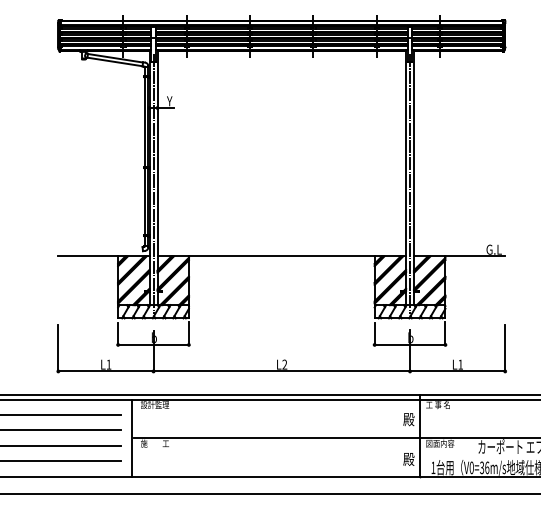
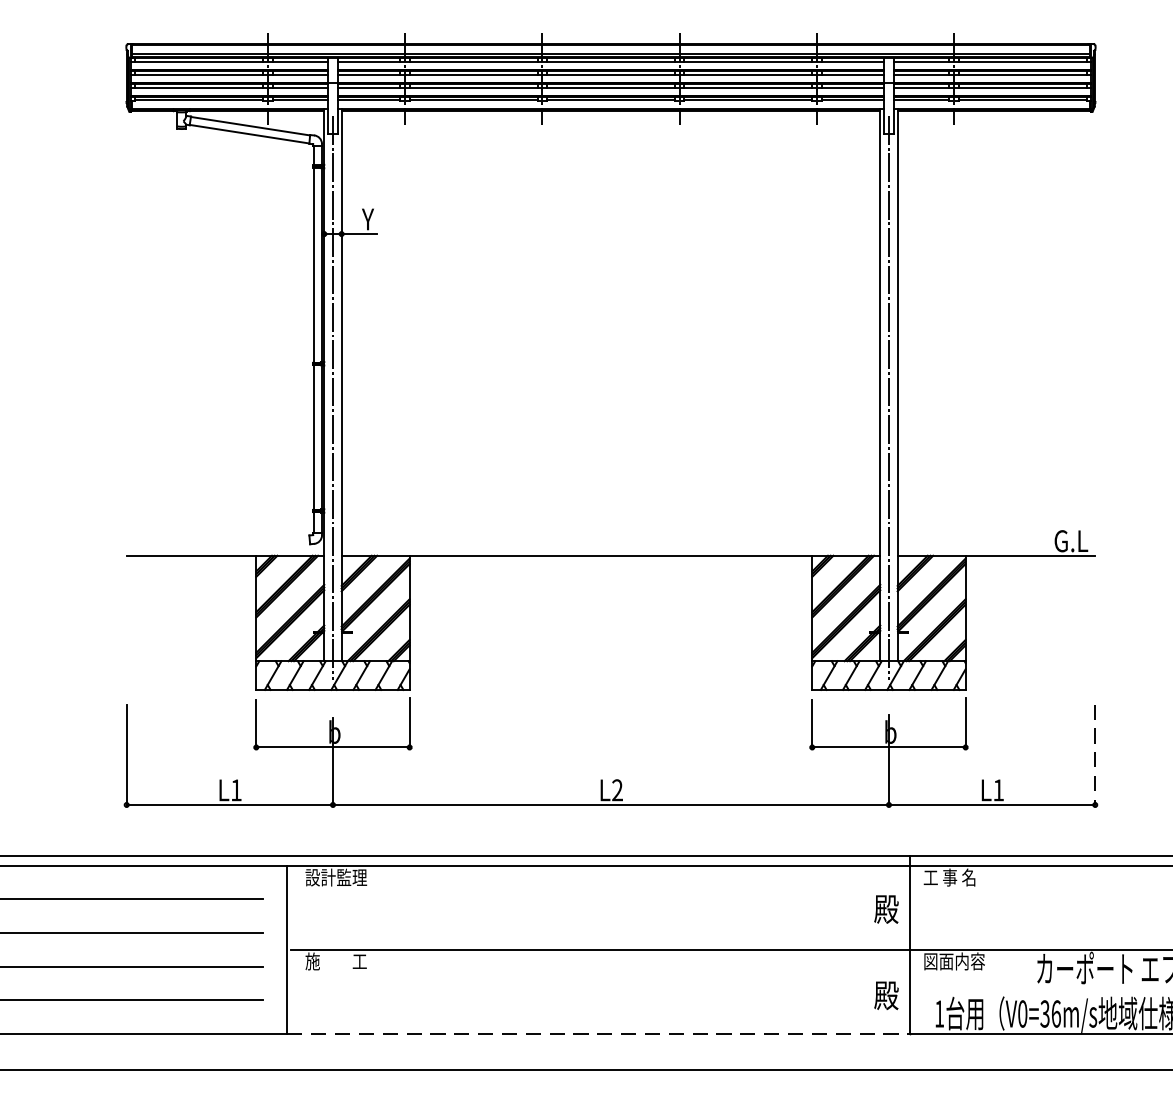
line: (505, 348) -> (1095, 755), solid -> dashed
line: (276, 476) -> (599, 1032), solid -> dashed

